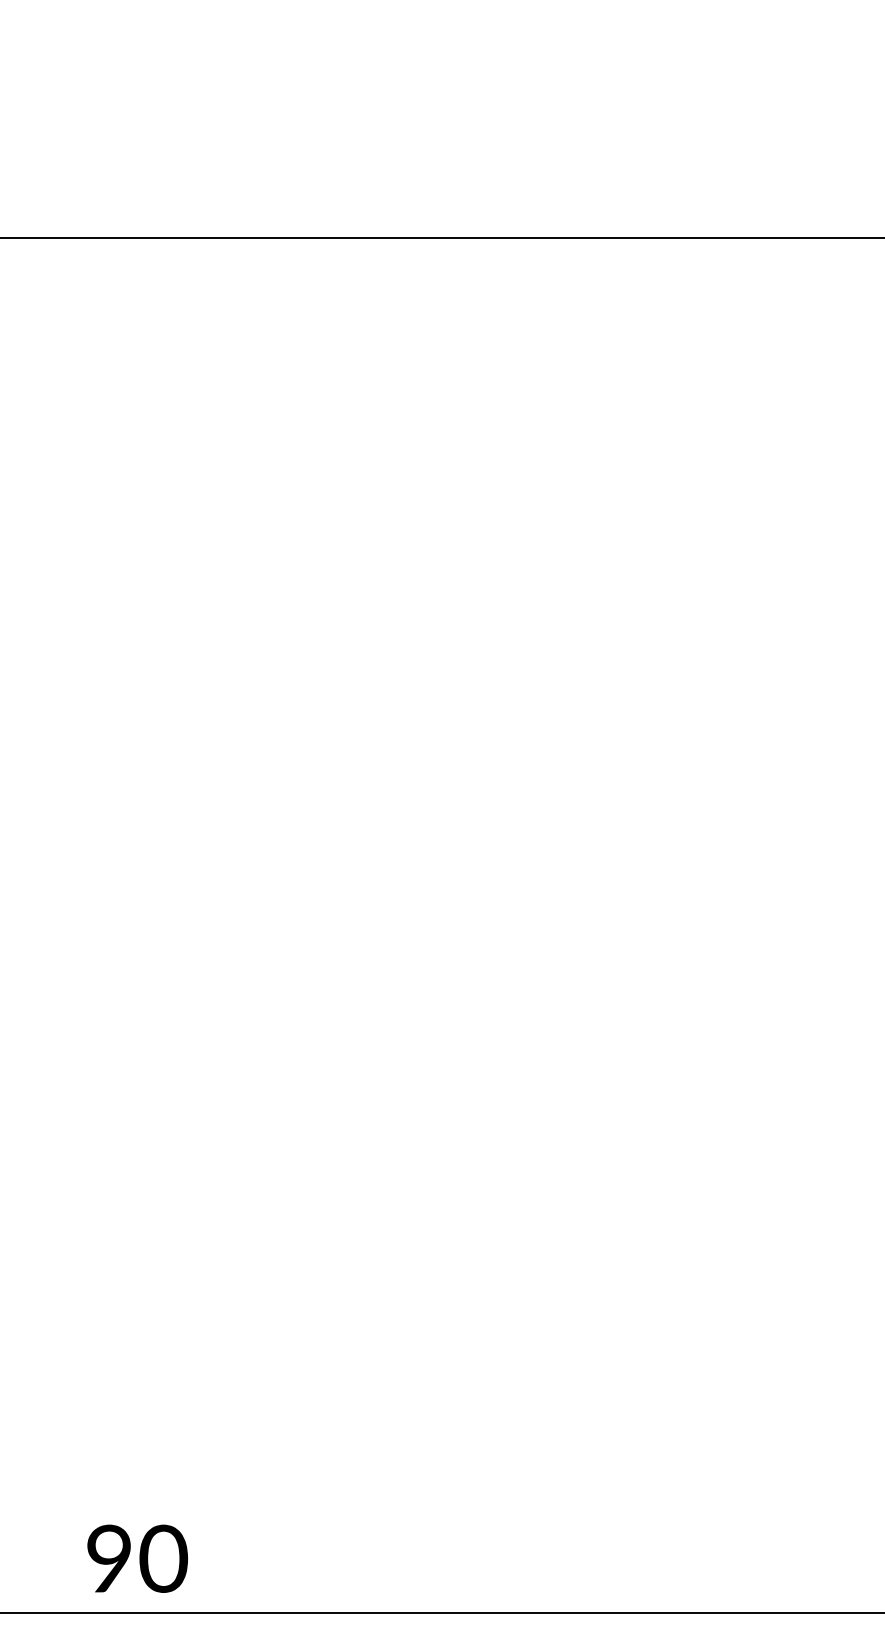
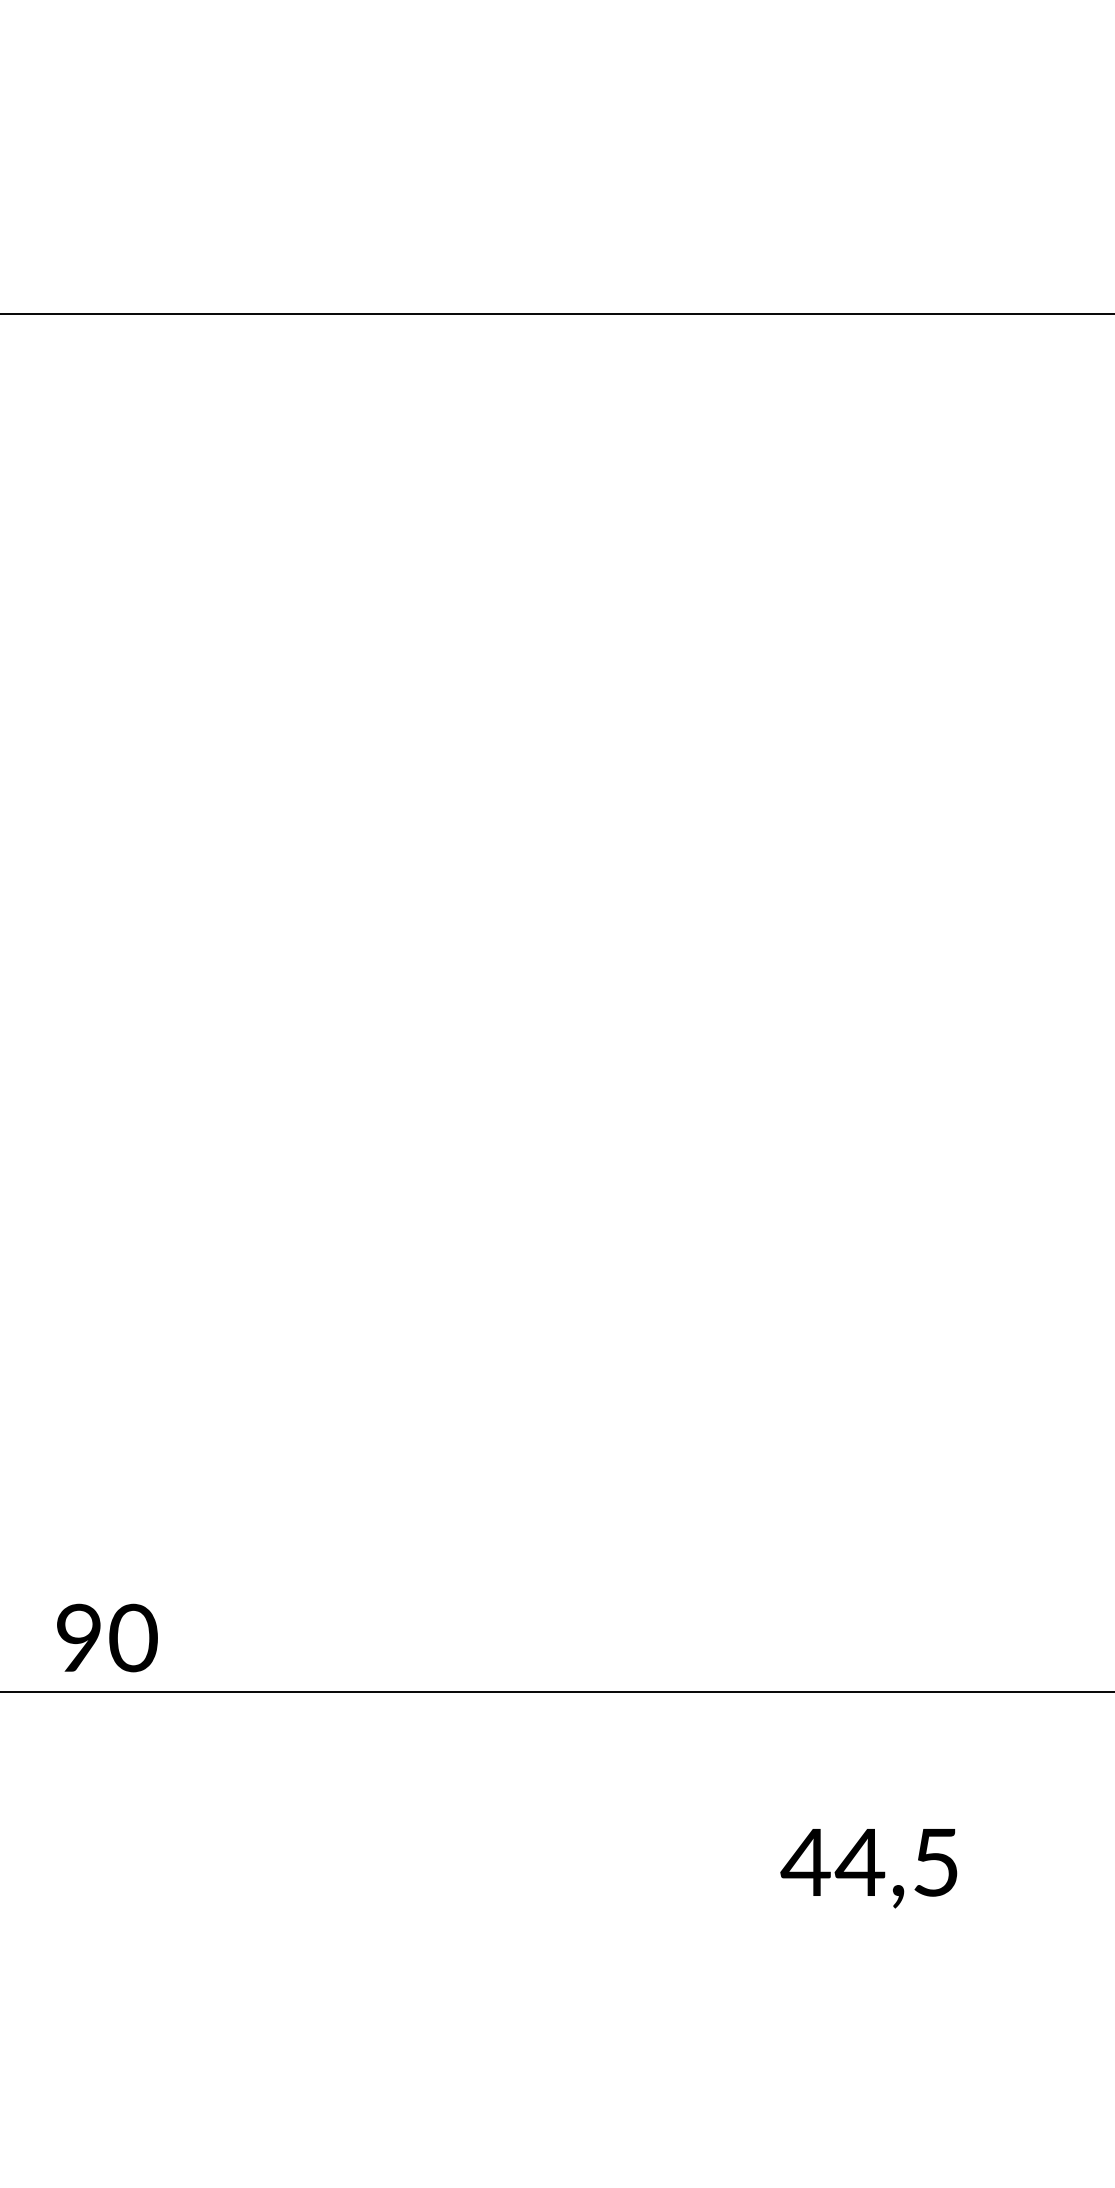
text: (137, 1558) -> (107, 1637), moved

